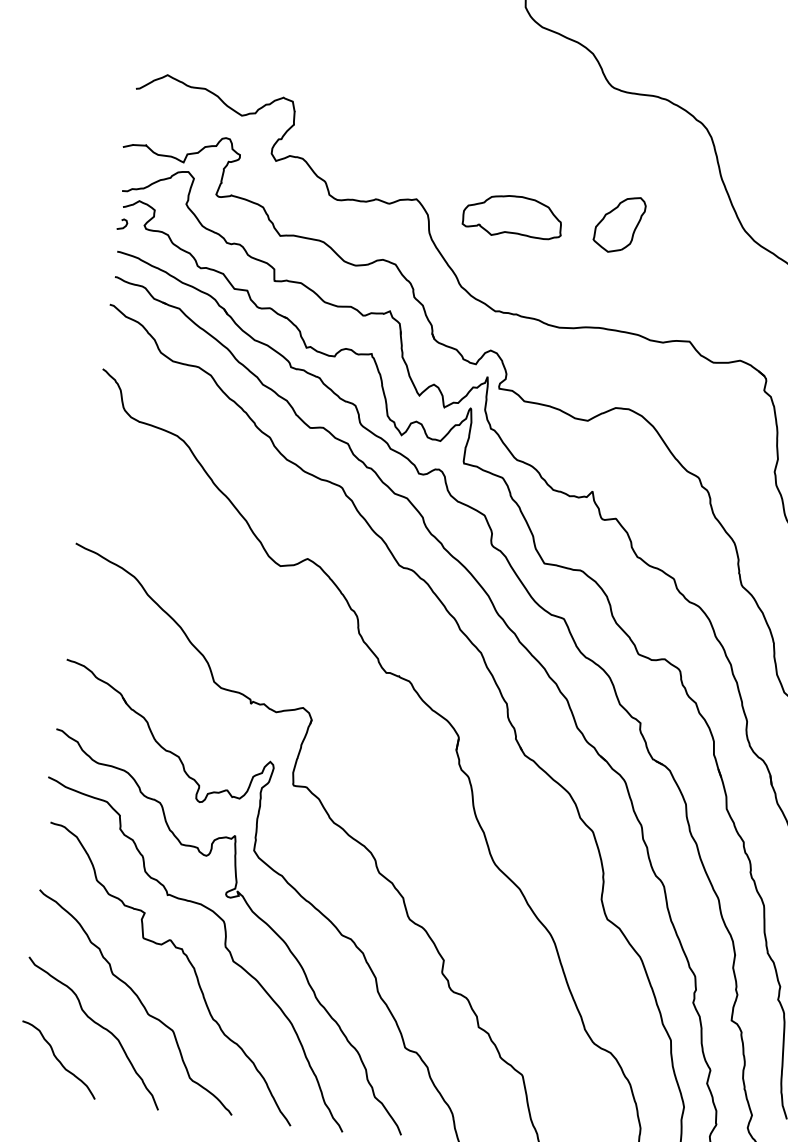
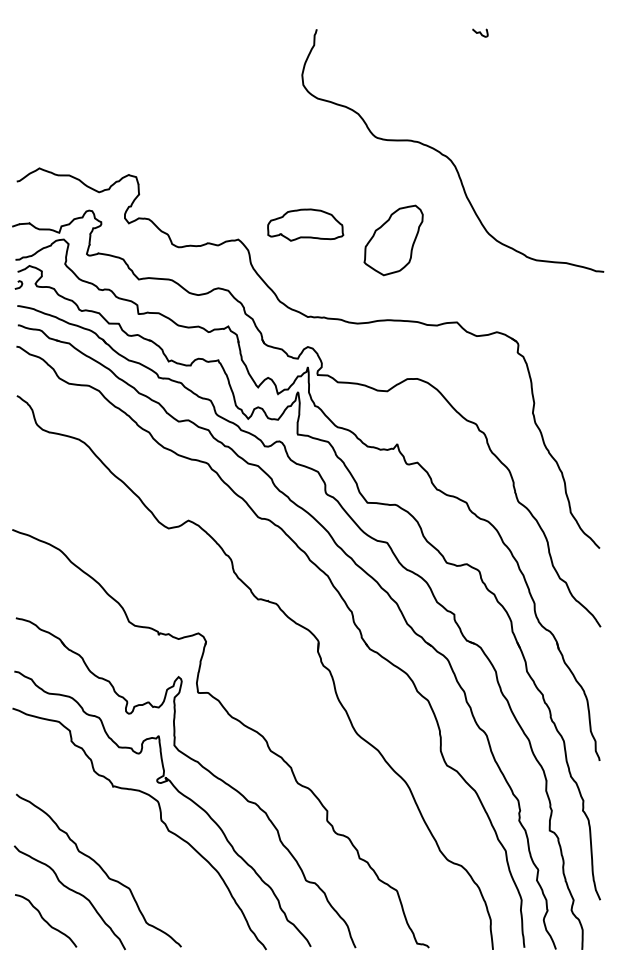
part: (512, 215) -> (305, 224), moved
part: (619, 223) -> (393, 239), size x1.6
curve: (187, 962) -> (134, 835), removed

